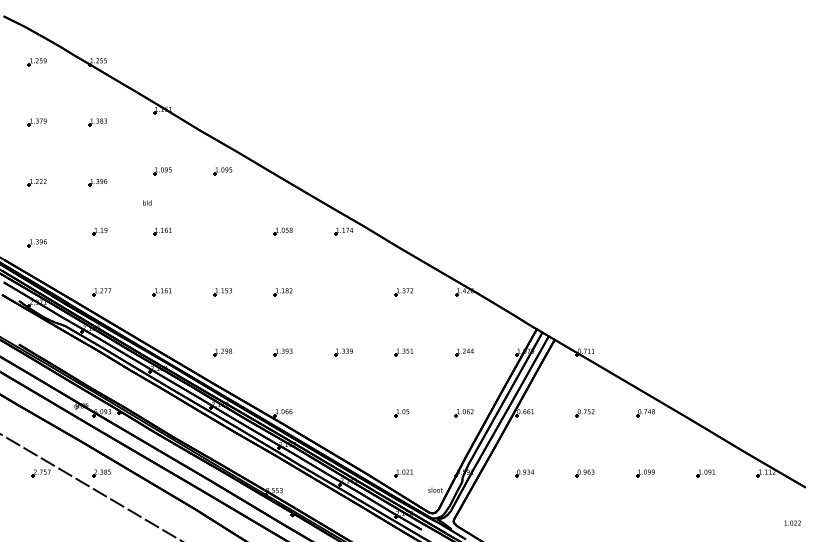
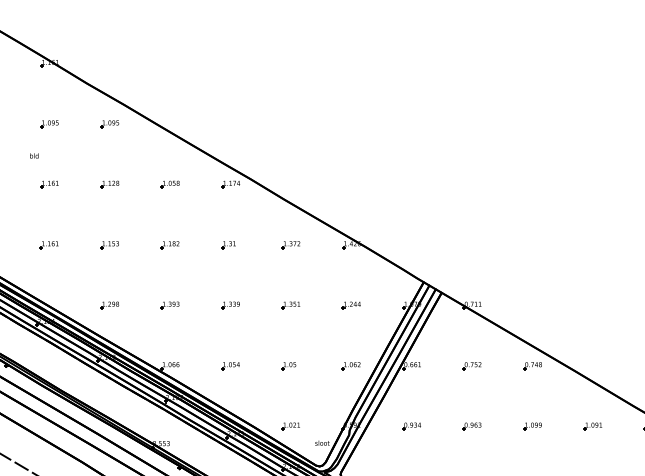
part: (222, 231) -> (109, 184), added
part: (341, 292) -> (228, 245), added
part: (343, 413) -> (230, 366), added

